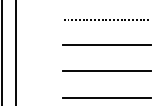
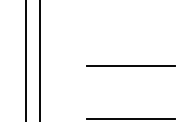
line: (106, 19) -> (130, 14), removed
line: (106, 44) -> (130, 39), removed
line: (106, 97) -> (130, 92), removed

